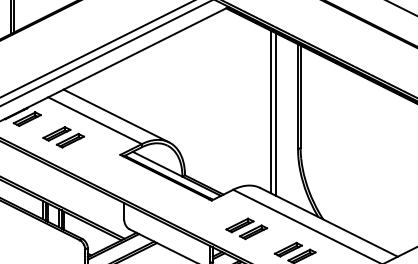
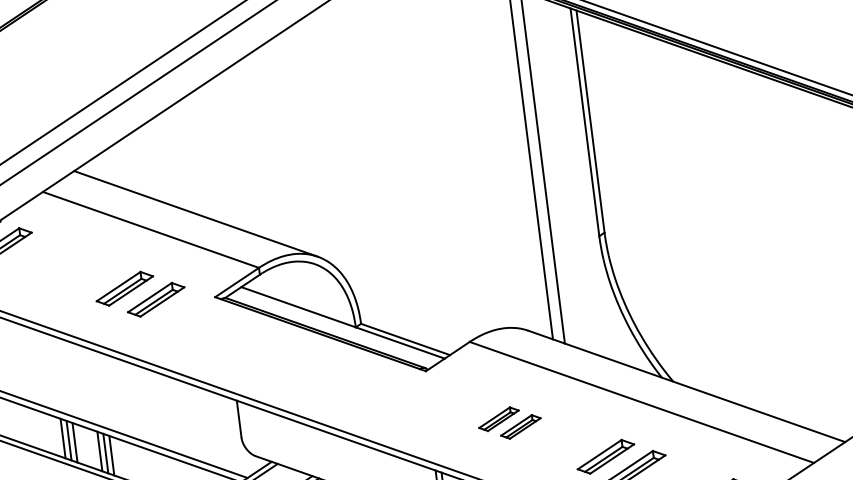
part: (63, 137) -> (140, 294), moved
part: (246, 228) -> (509, 422), size x0.7

